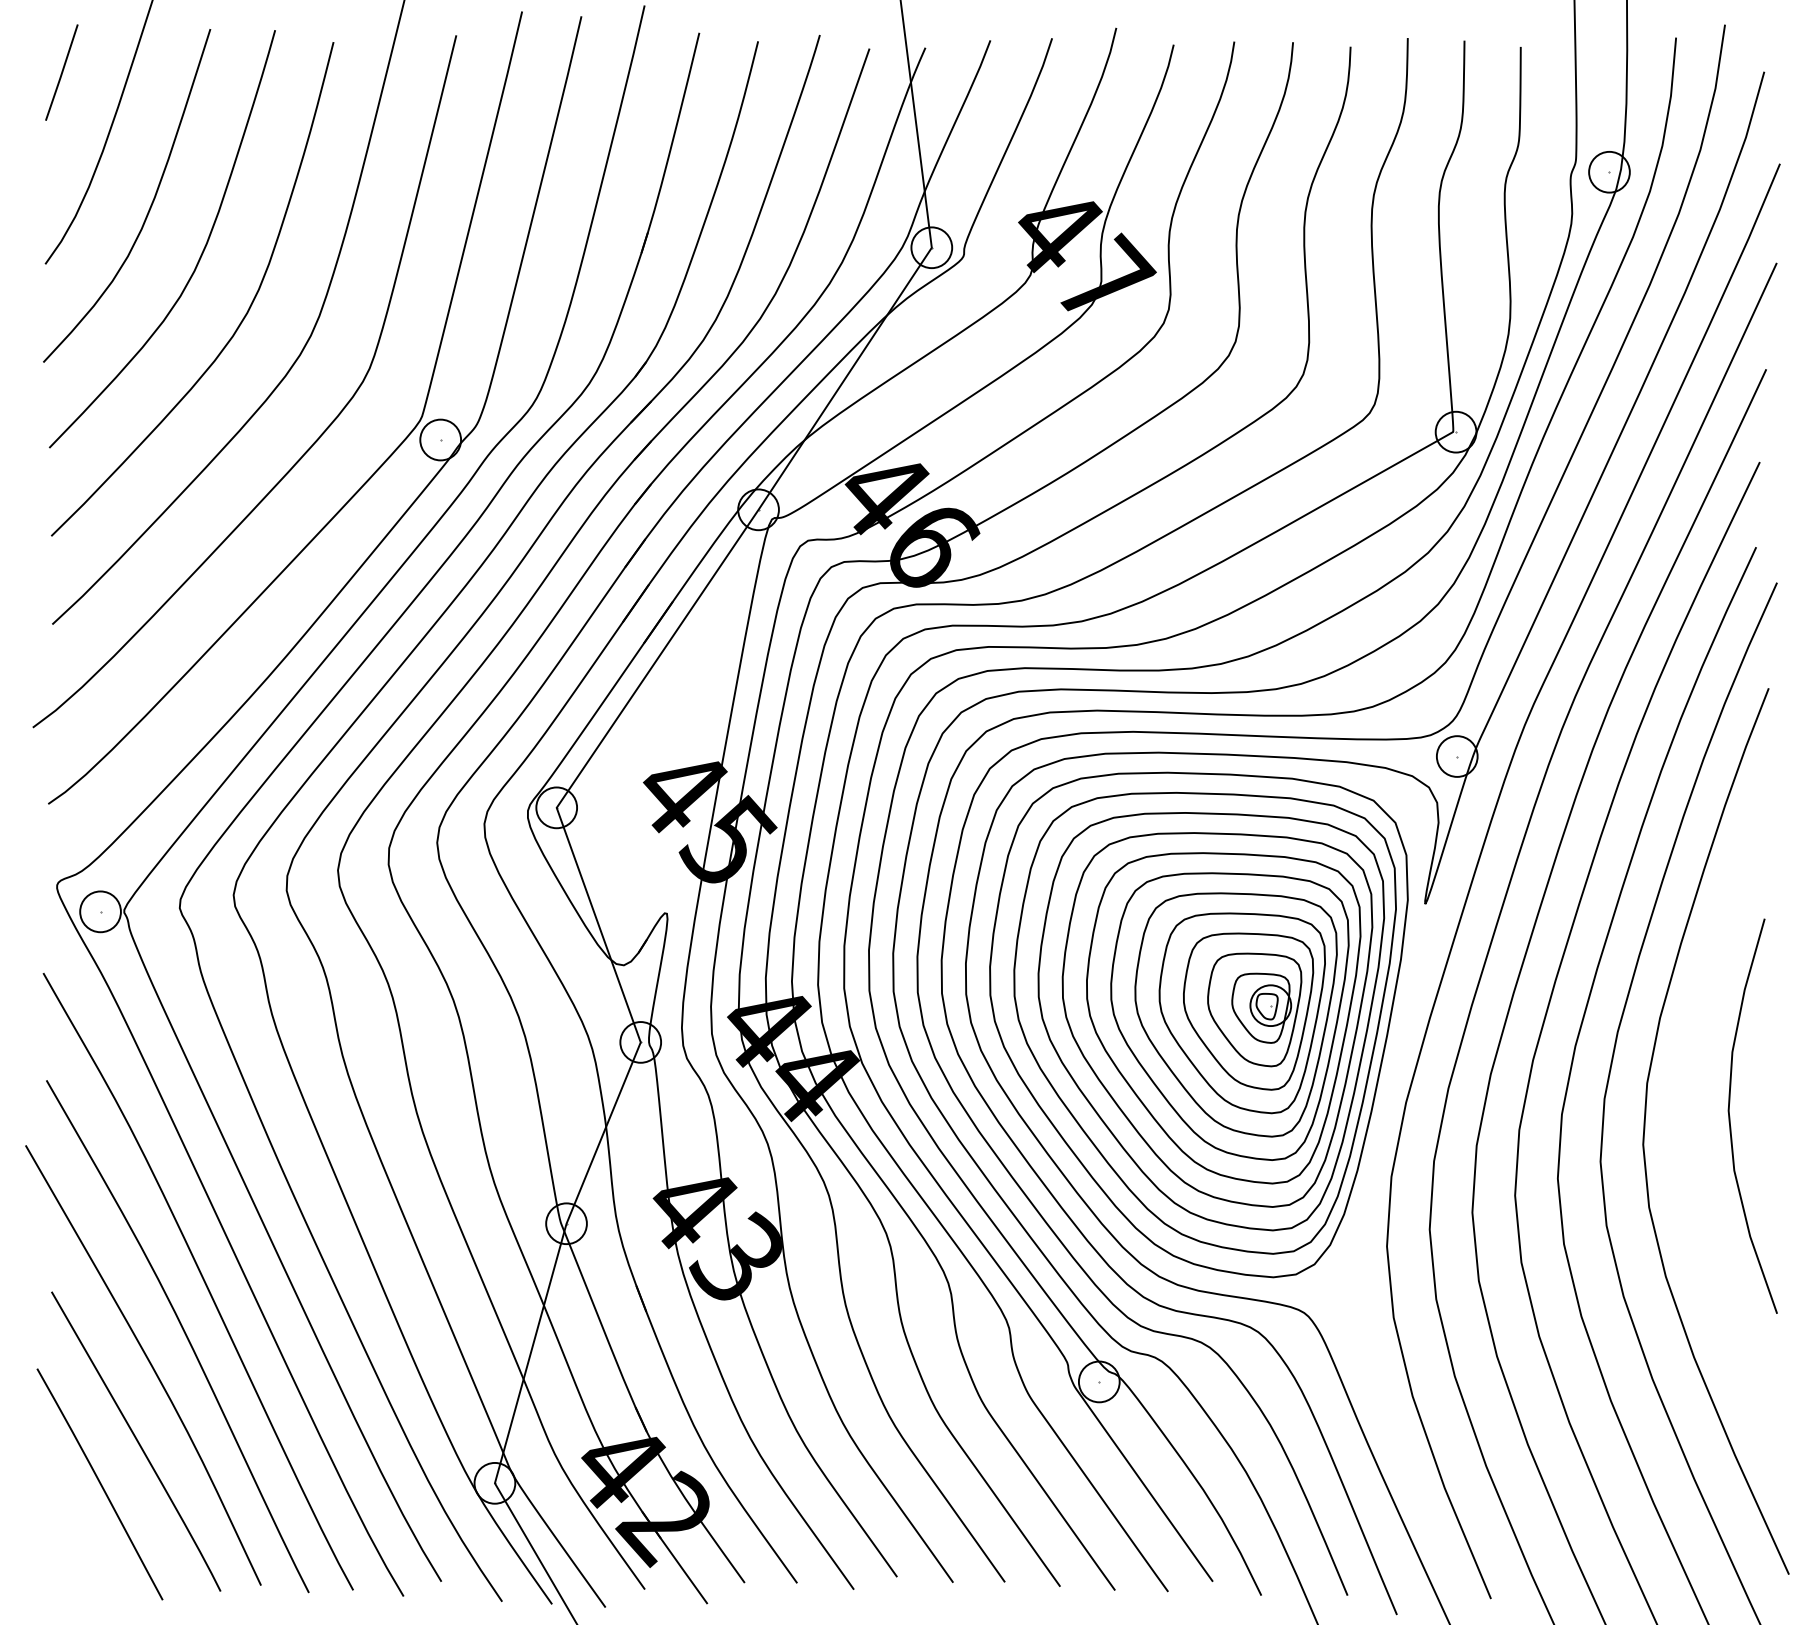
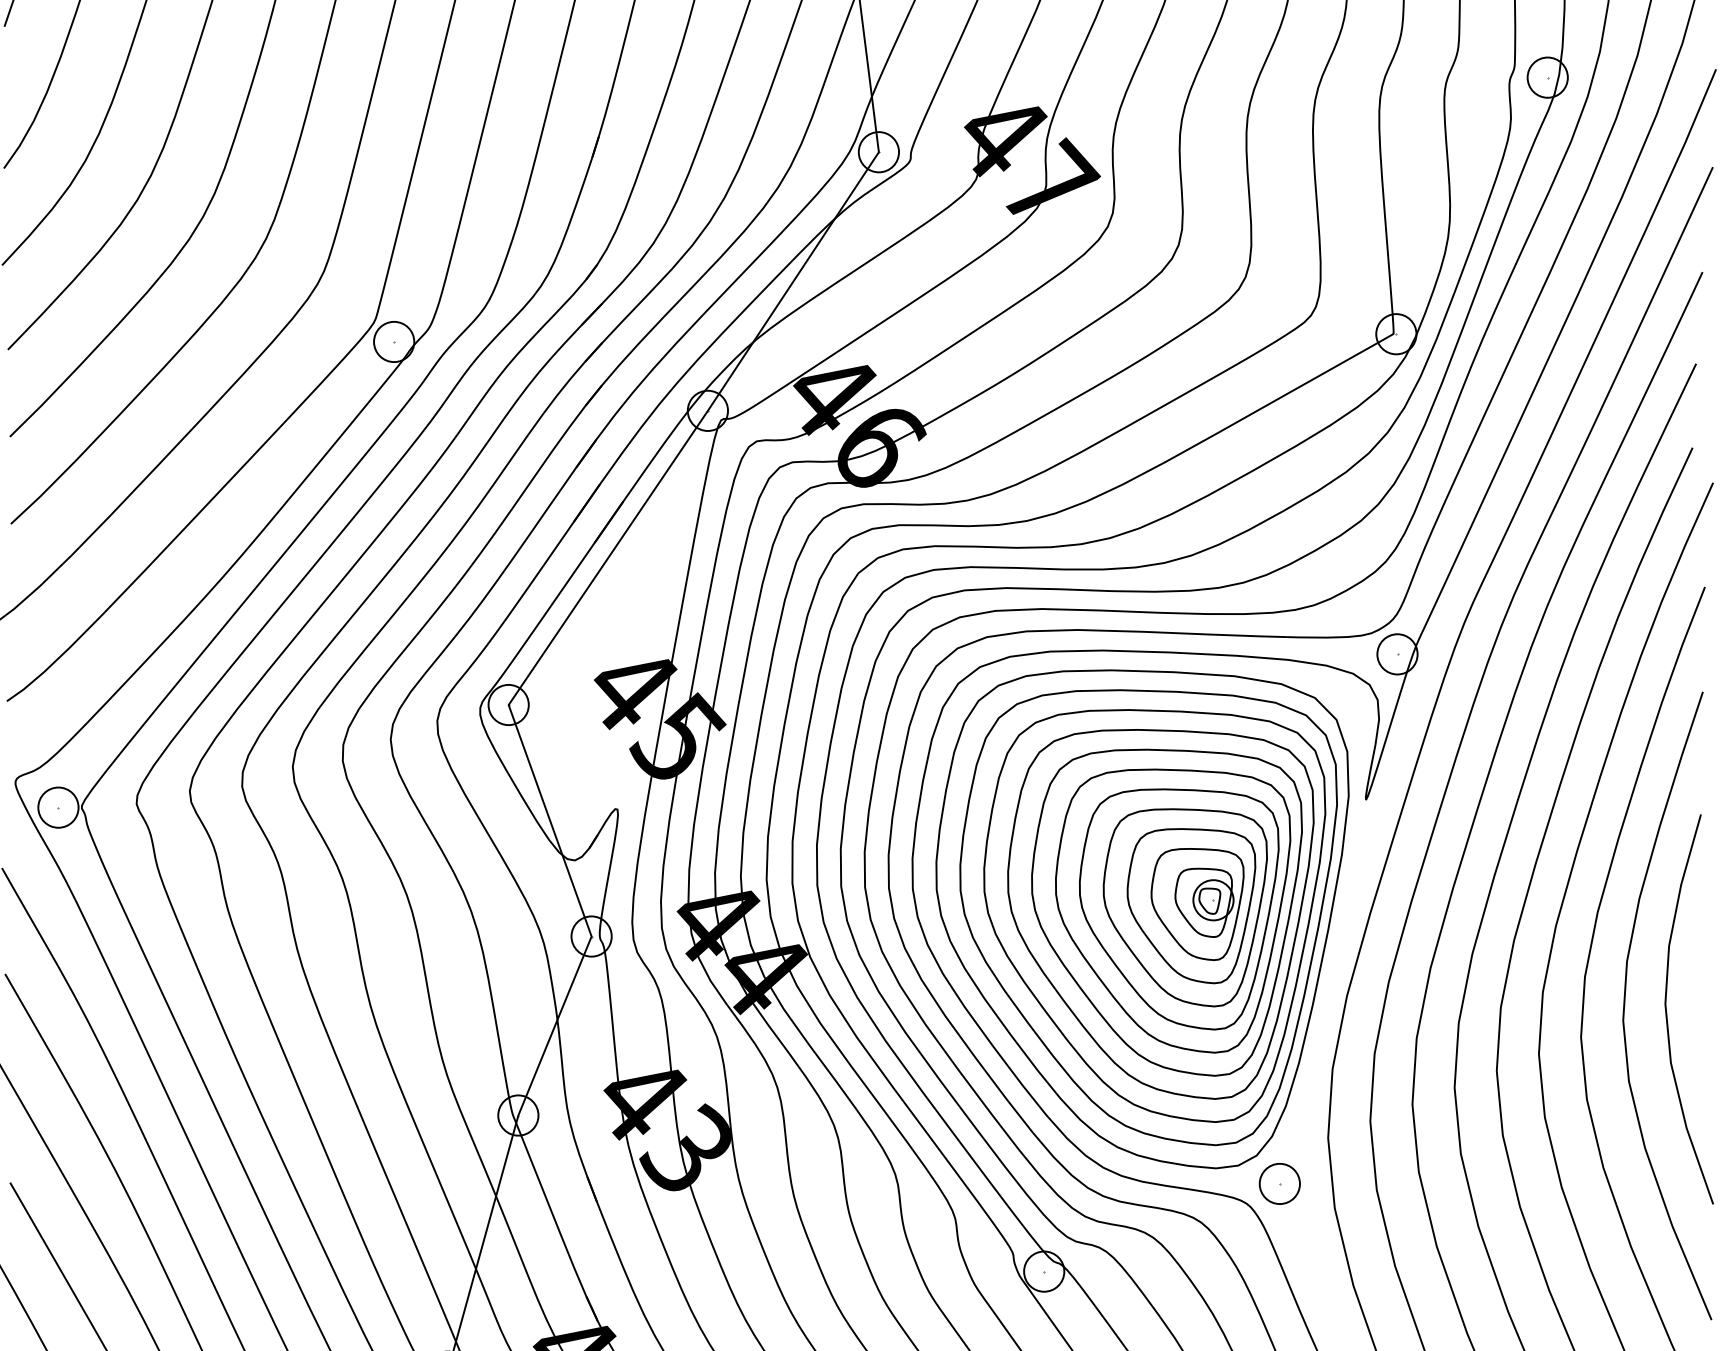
curve: (1688, 1108) -> (1625, 1001), added
part: (1337, 1292) -> (1279, 1183), added

